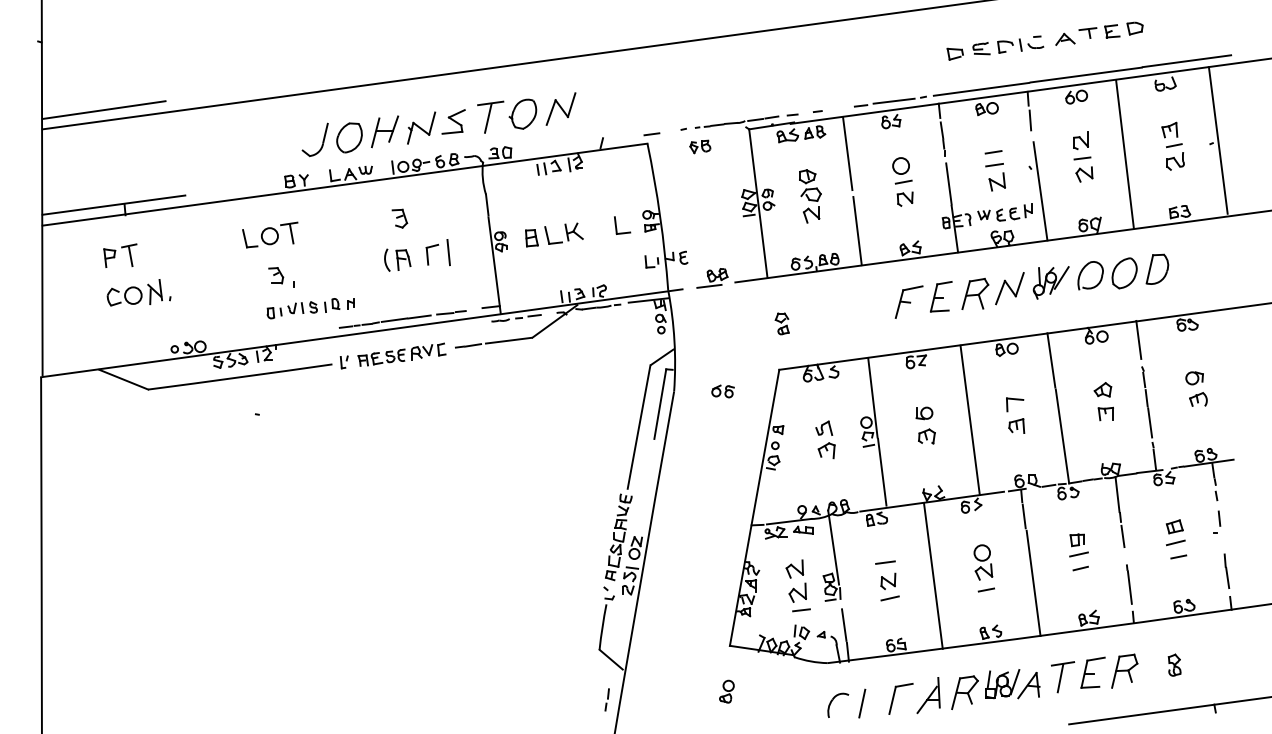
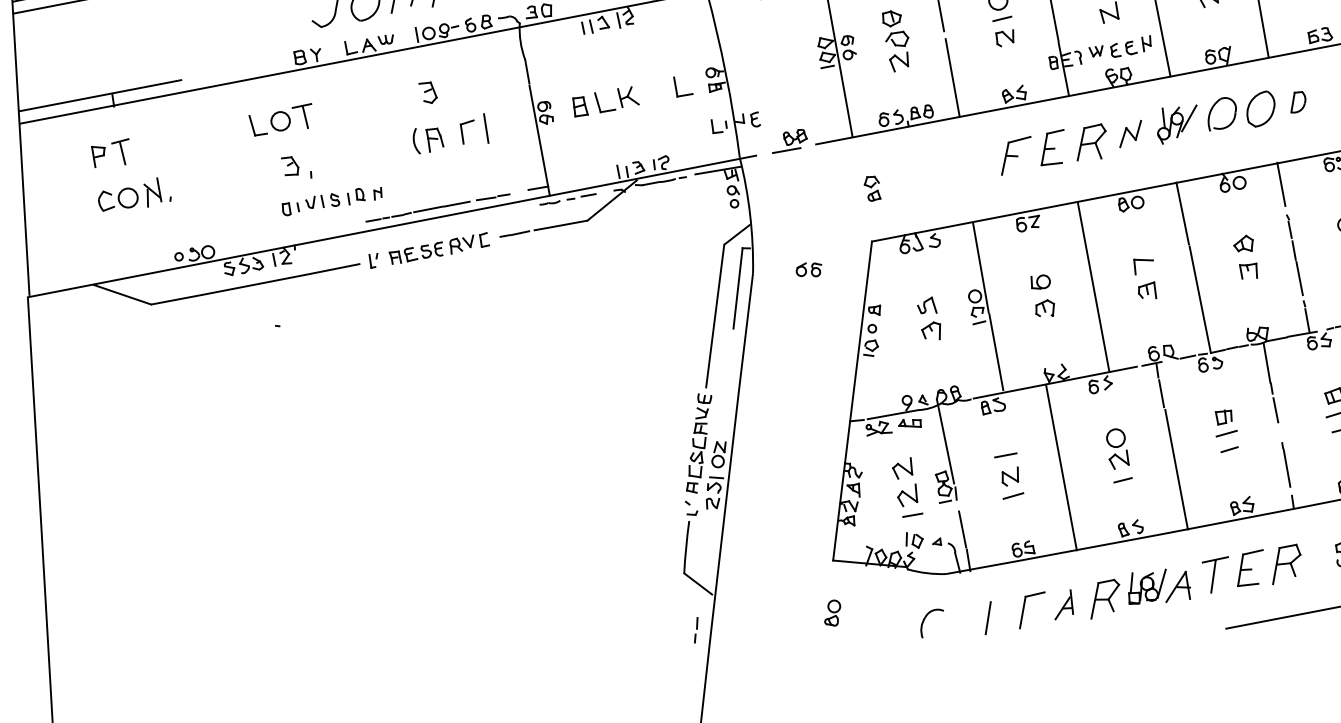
part: (1157, 268) -> (1298, 101), size x0.6
part: (1009, 288) -> (1130, 133), size x0.7
part: (928, 695) -> (1063, 604), size x0.7
part: (833, 700) -> (926, 618), moved

